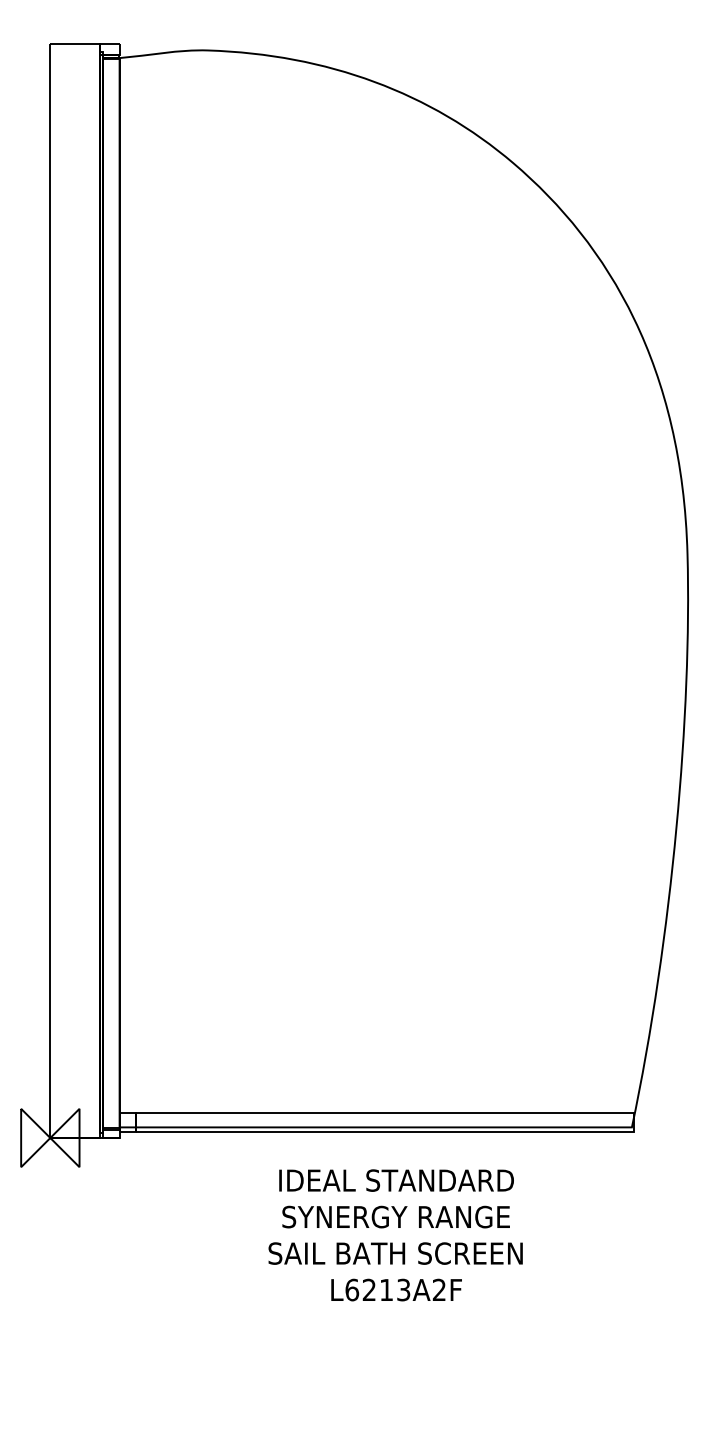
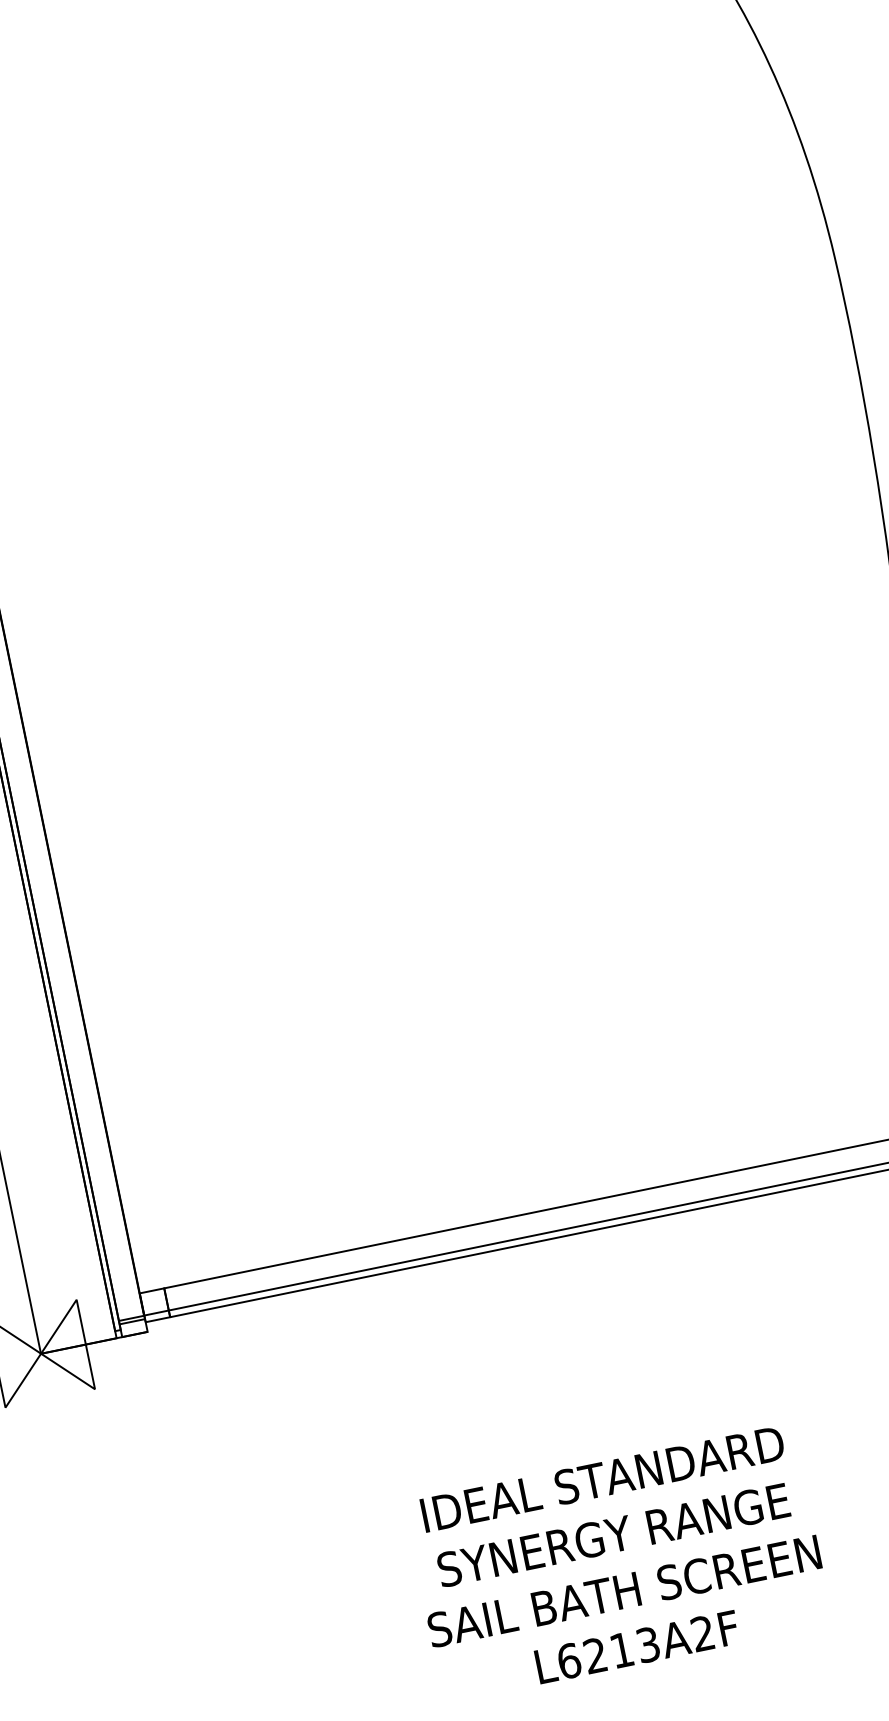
text: (395, 1235) -> (618, 1563), moved

